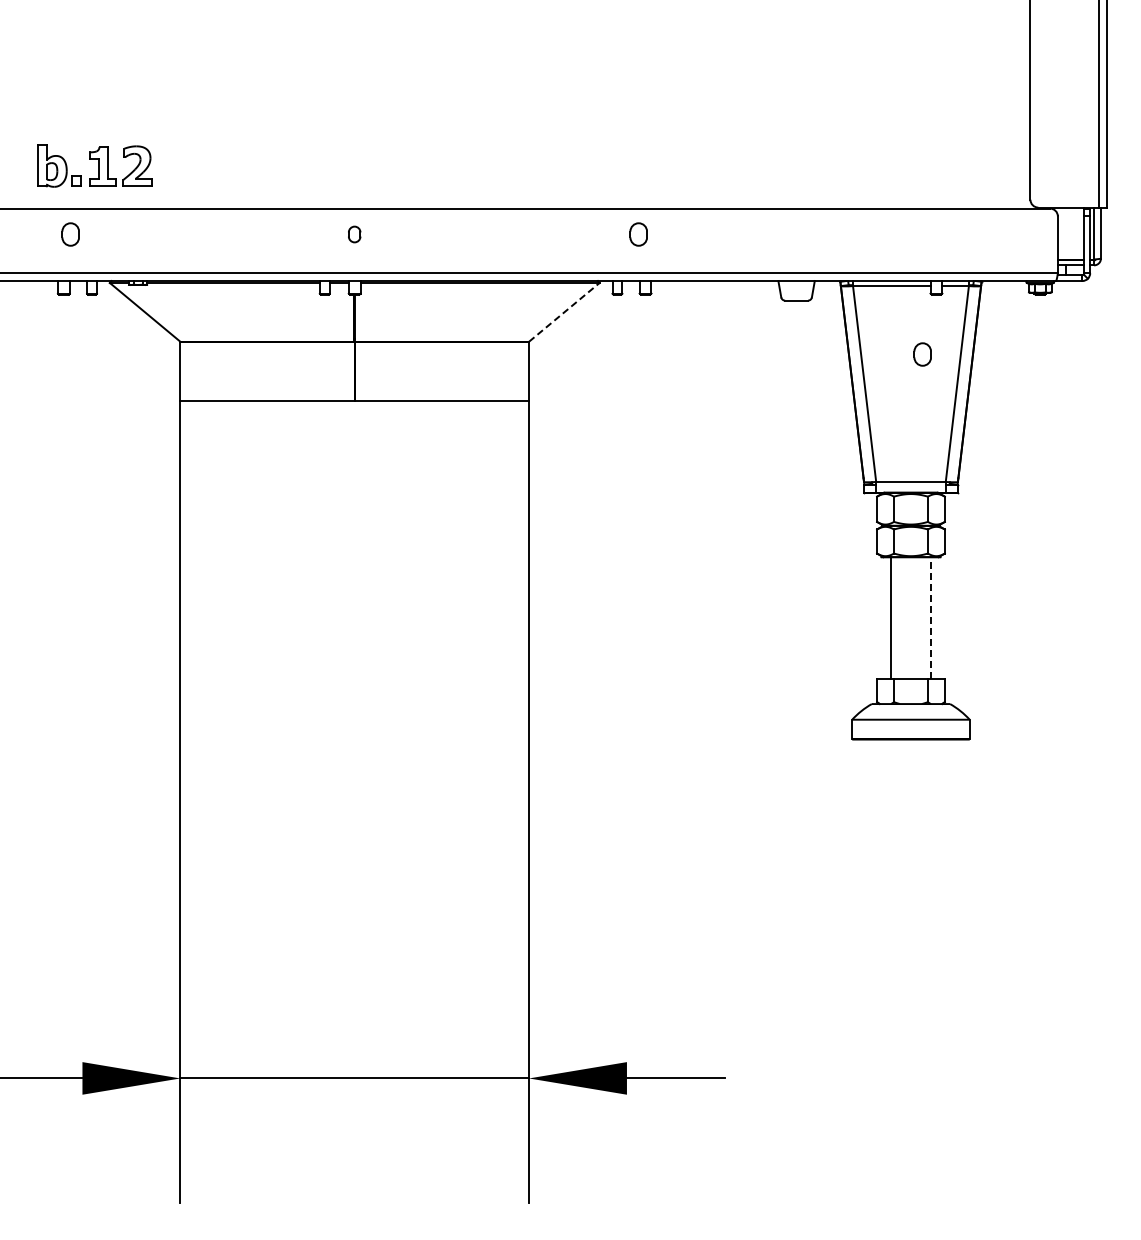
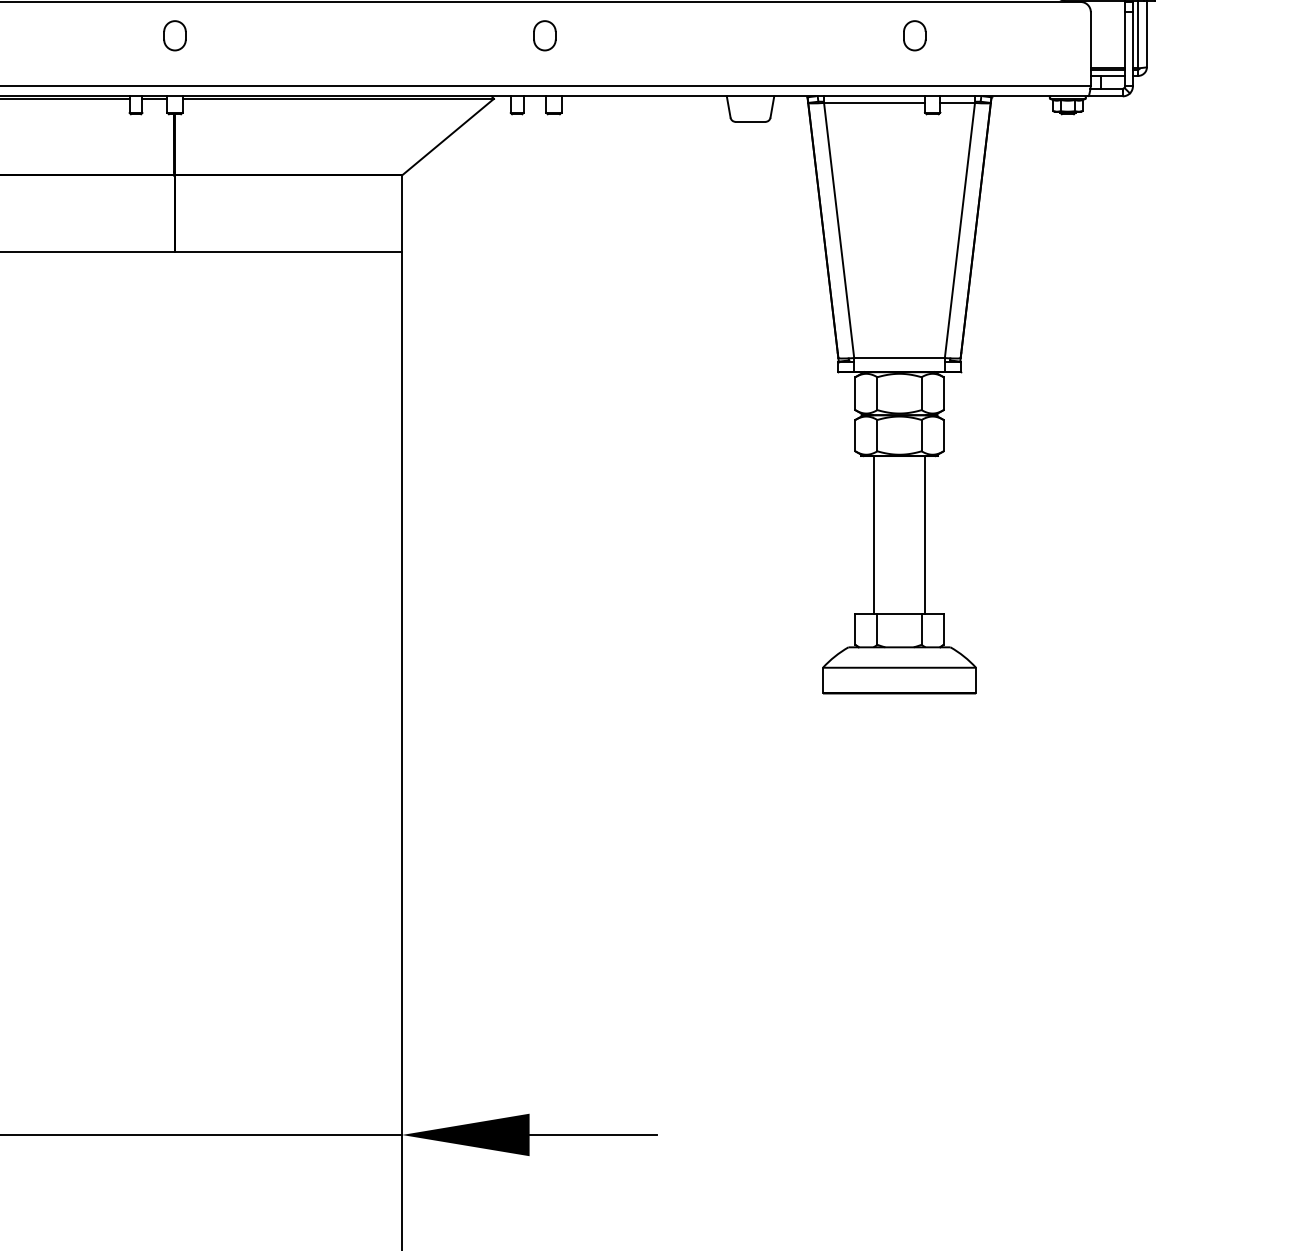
part: (354, 234) -> (174, 35), size x1.43
line: (564, 312) -> (448, 137), dashed -> solid
part: (922, 354) -> (914, 35), moved
line: (930, 617) -> (924, 534), dashed -> solid

